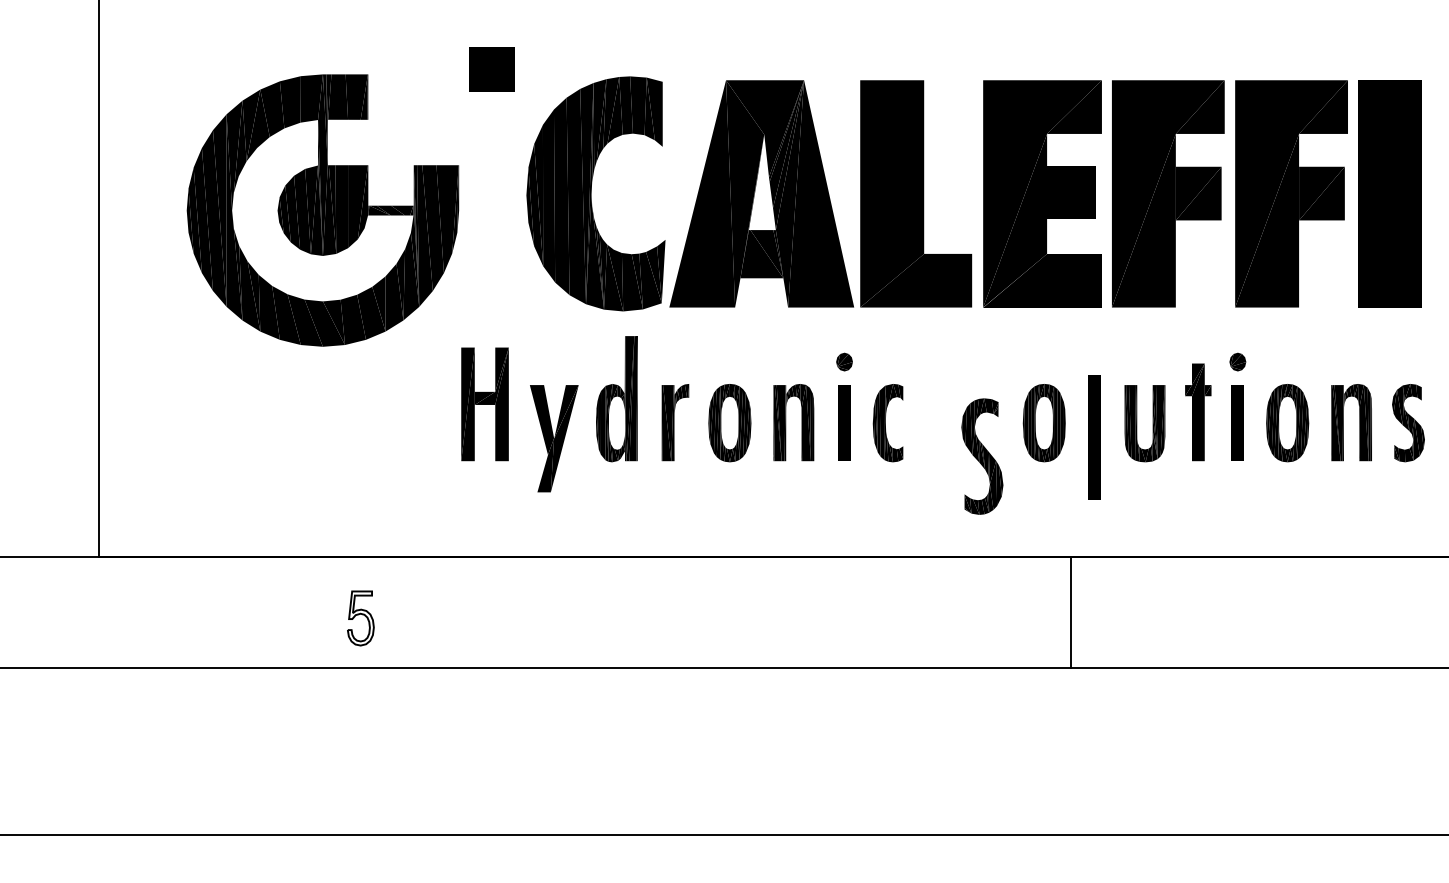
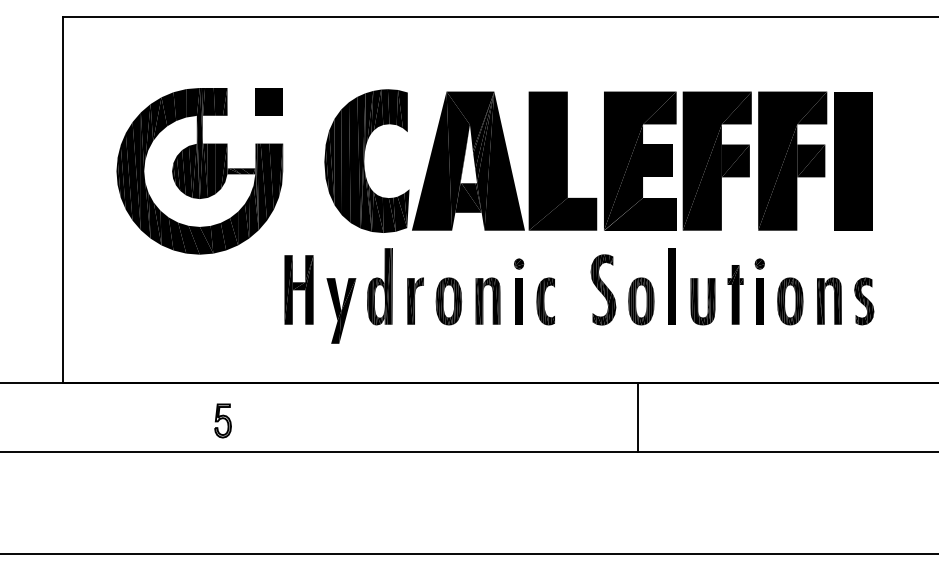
part: (490, 68) -> (268, 101), moved
part: (1093, 437) -> (671, 286), moved
part: (982, 455) -> (603, 289), moved
line: (1070, 612) -> (637, 417), moved

